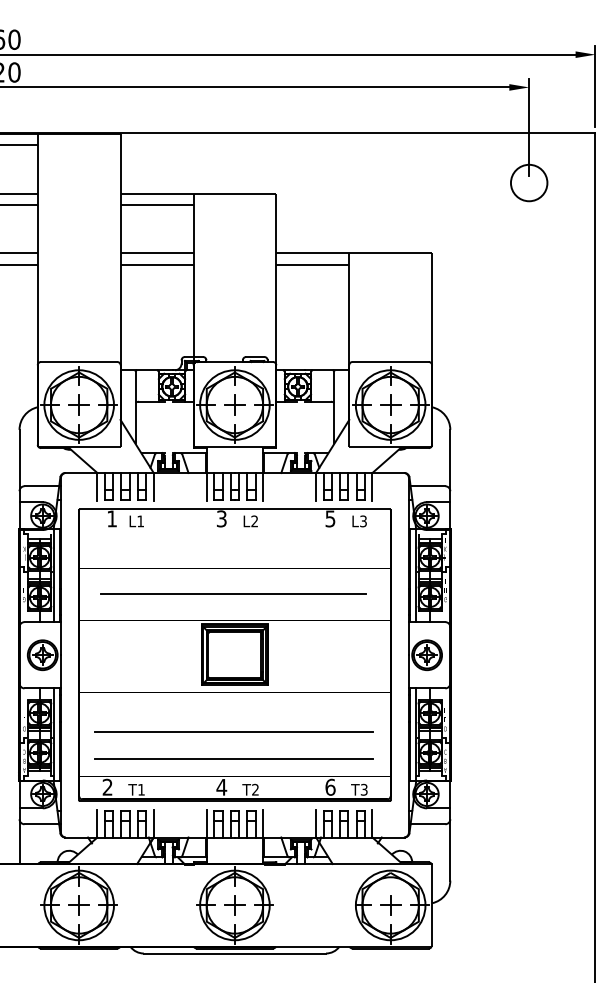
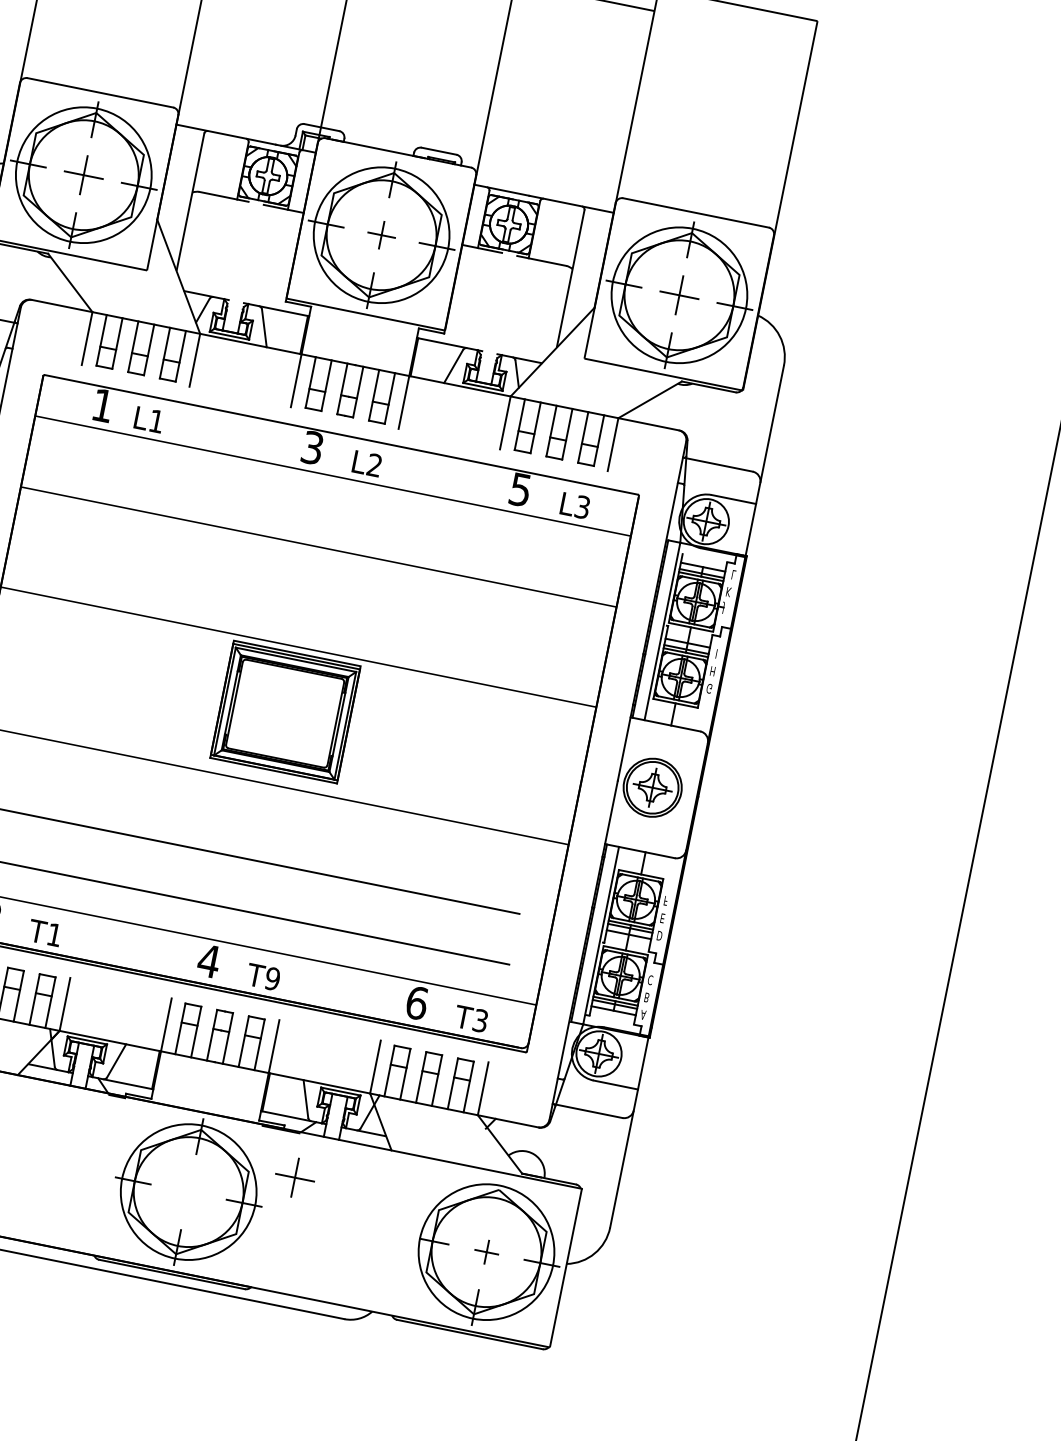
part: (234, 404) -> (381, 234), size x0.7
line: (233, 593) -> (306, 595), removed
text: (255, 789) -> (272, 978), T2 -> T9
part: (234, 905) -> (294, 1177), moved
part: (390, 905) -> (486, 1252), size x0.6

